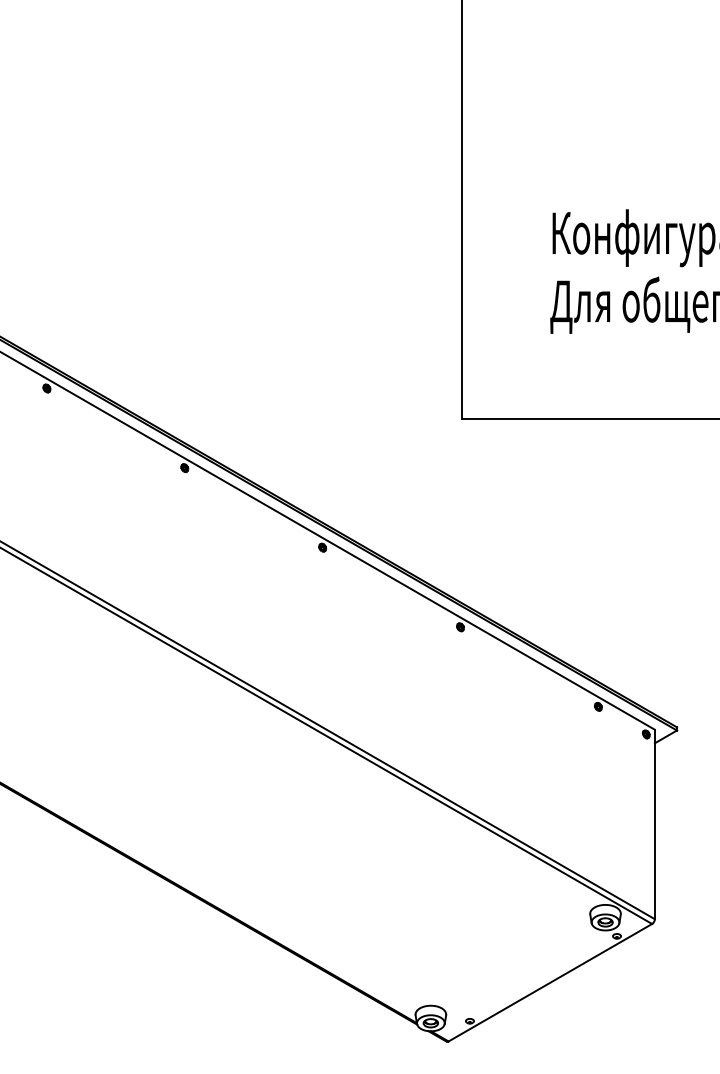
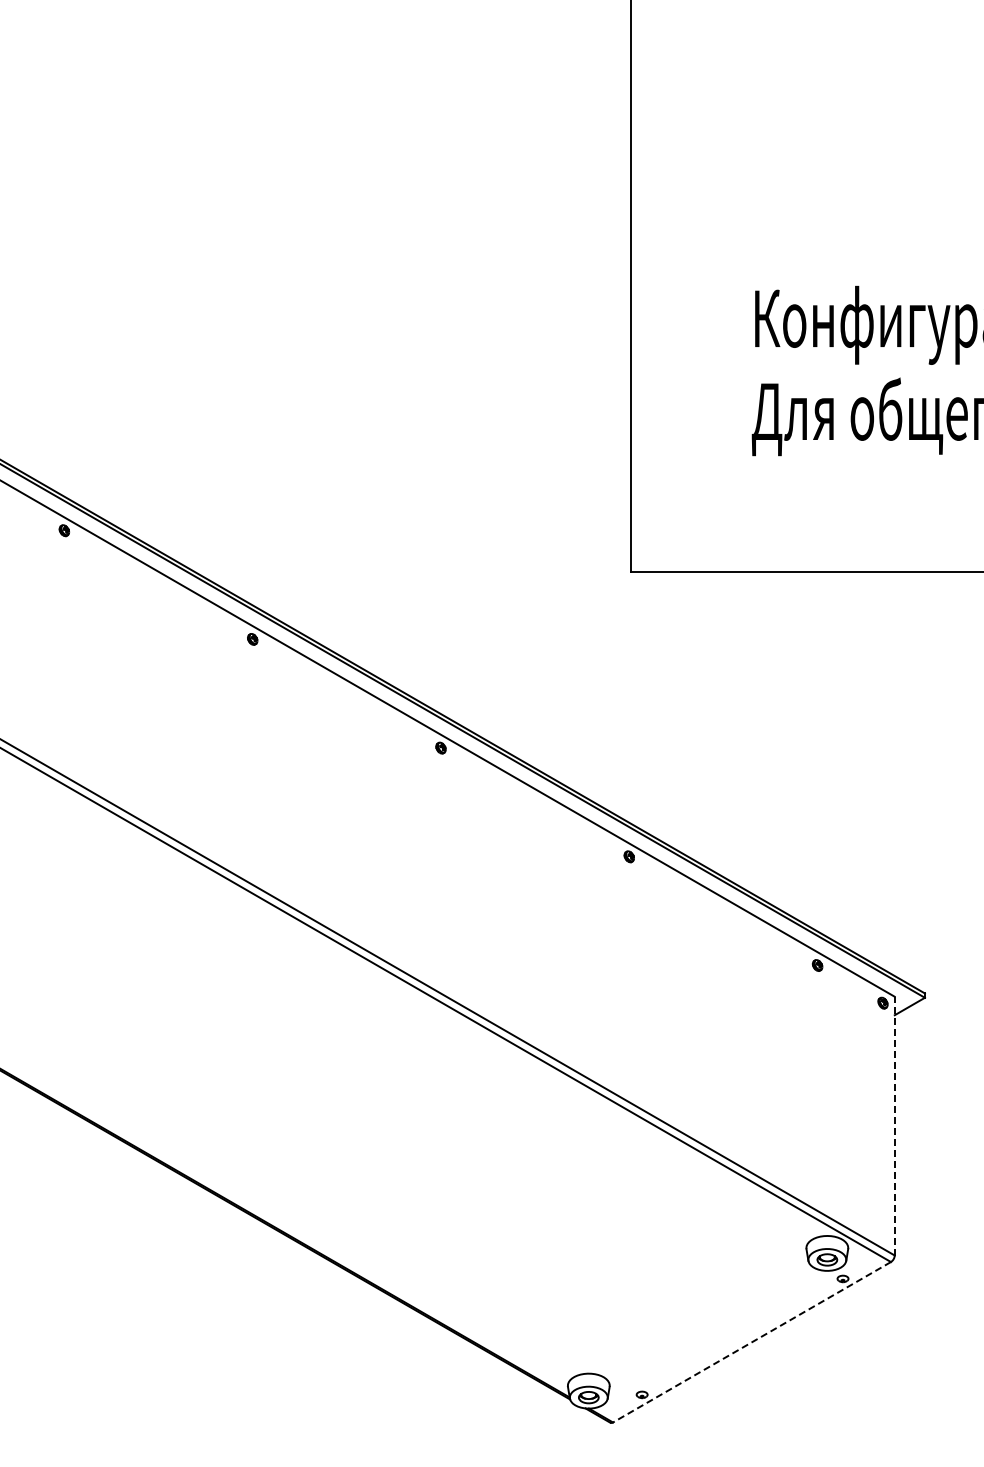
line: (654, 824) -> (894, 1125), solid -> dashed
line: (550, 982) -> (751, 1342), solid -> dashed

